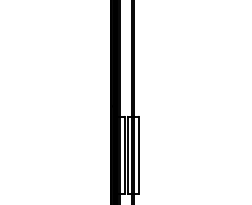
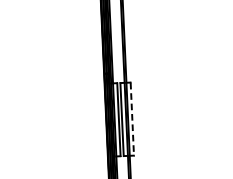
line: (138, 155) -> (132, 119), solid -> dashed

